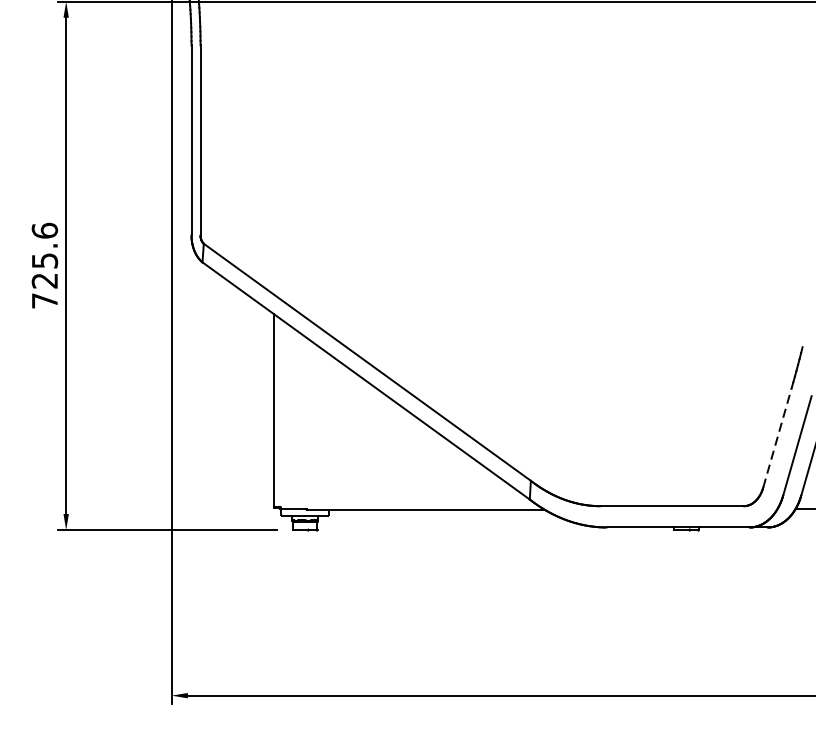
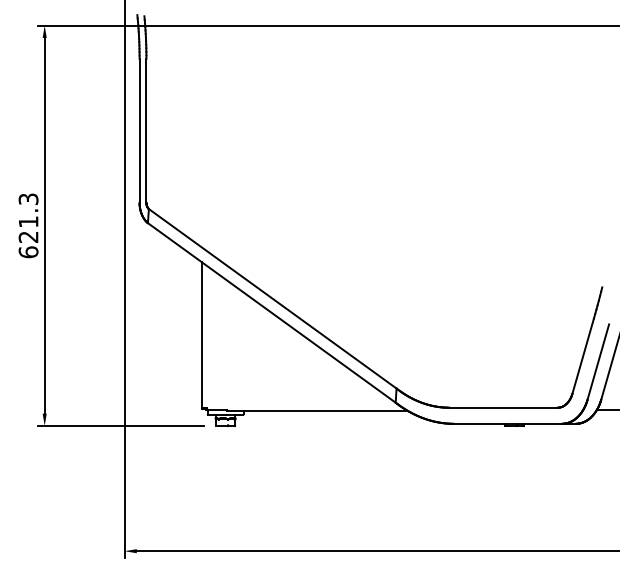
text: (44, 265) -> (28, 225), 725.6 -> 621.3
line: (777, 437) -> (583, 355), dashed -> solid

